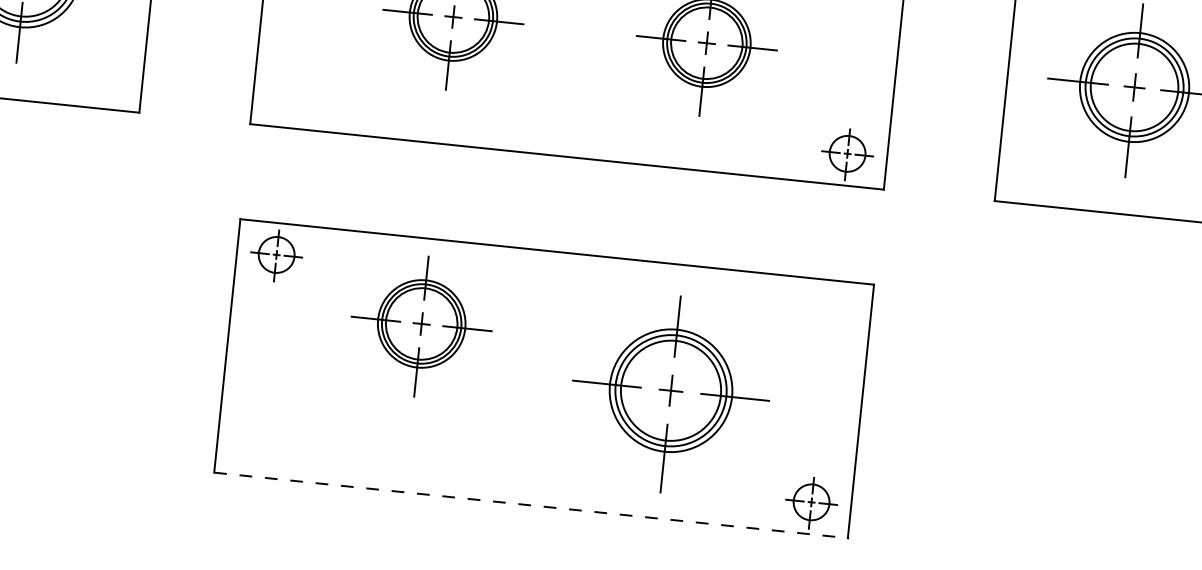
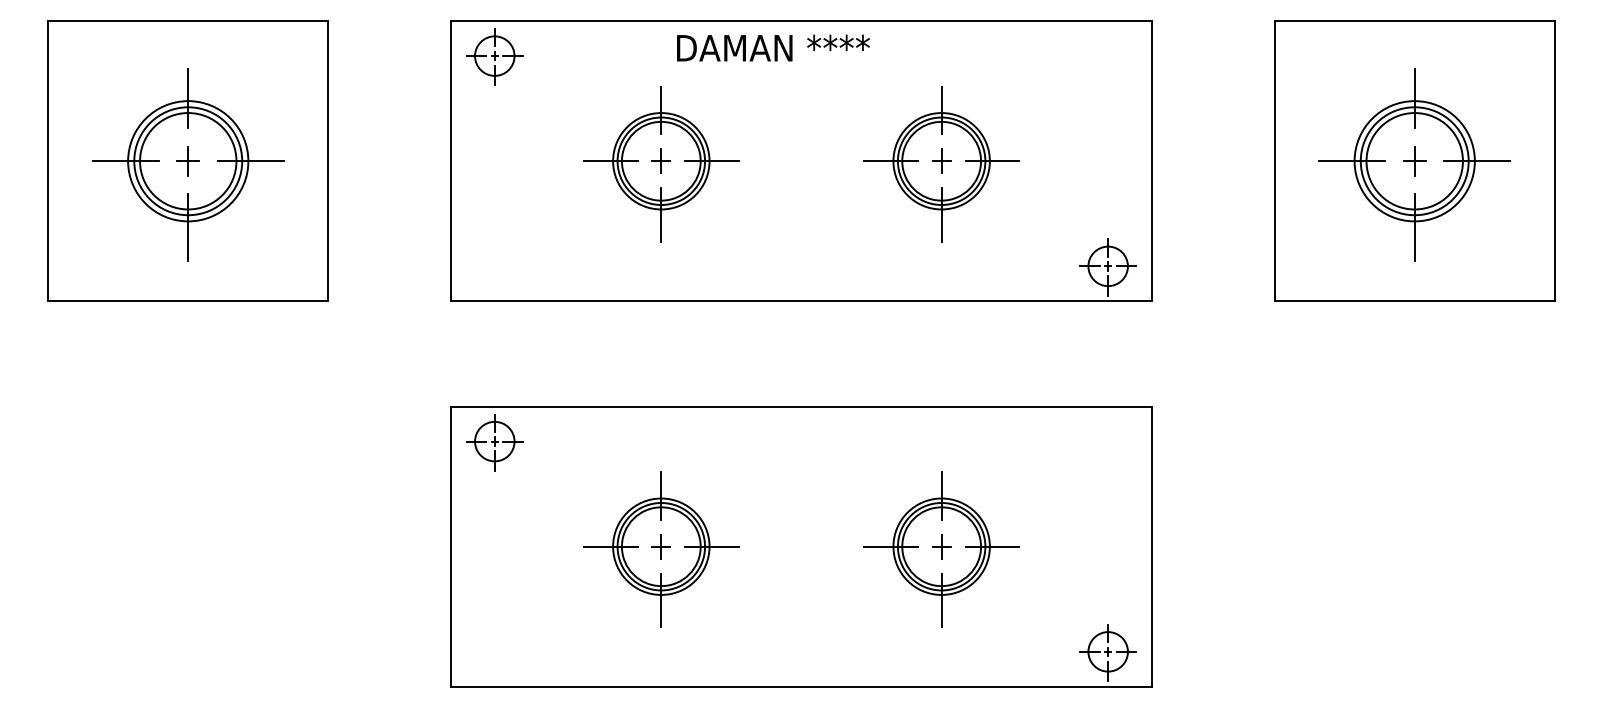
part: (421, 326) -> (661, 549), moved
part: (670, 394) -> (941, 549), size x0.71
line: (531, 505) -> (801, 686), dashed -> solid

